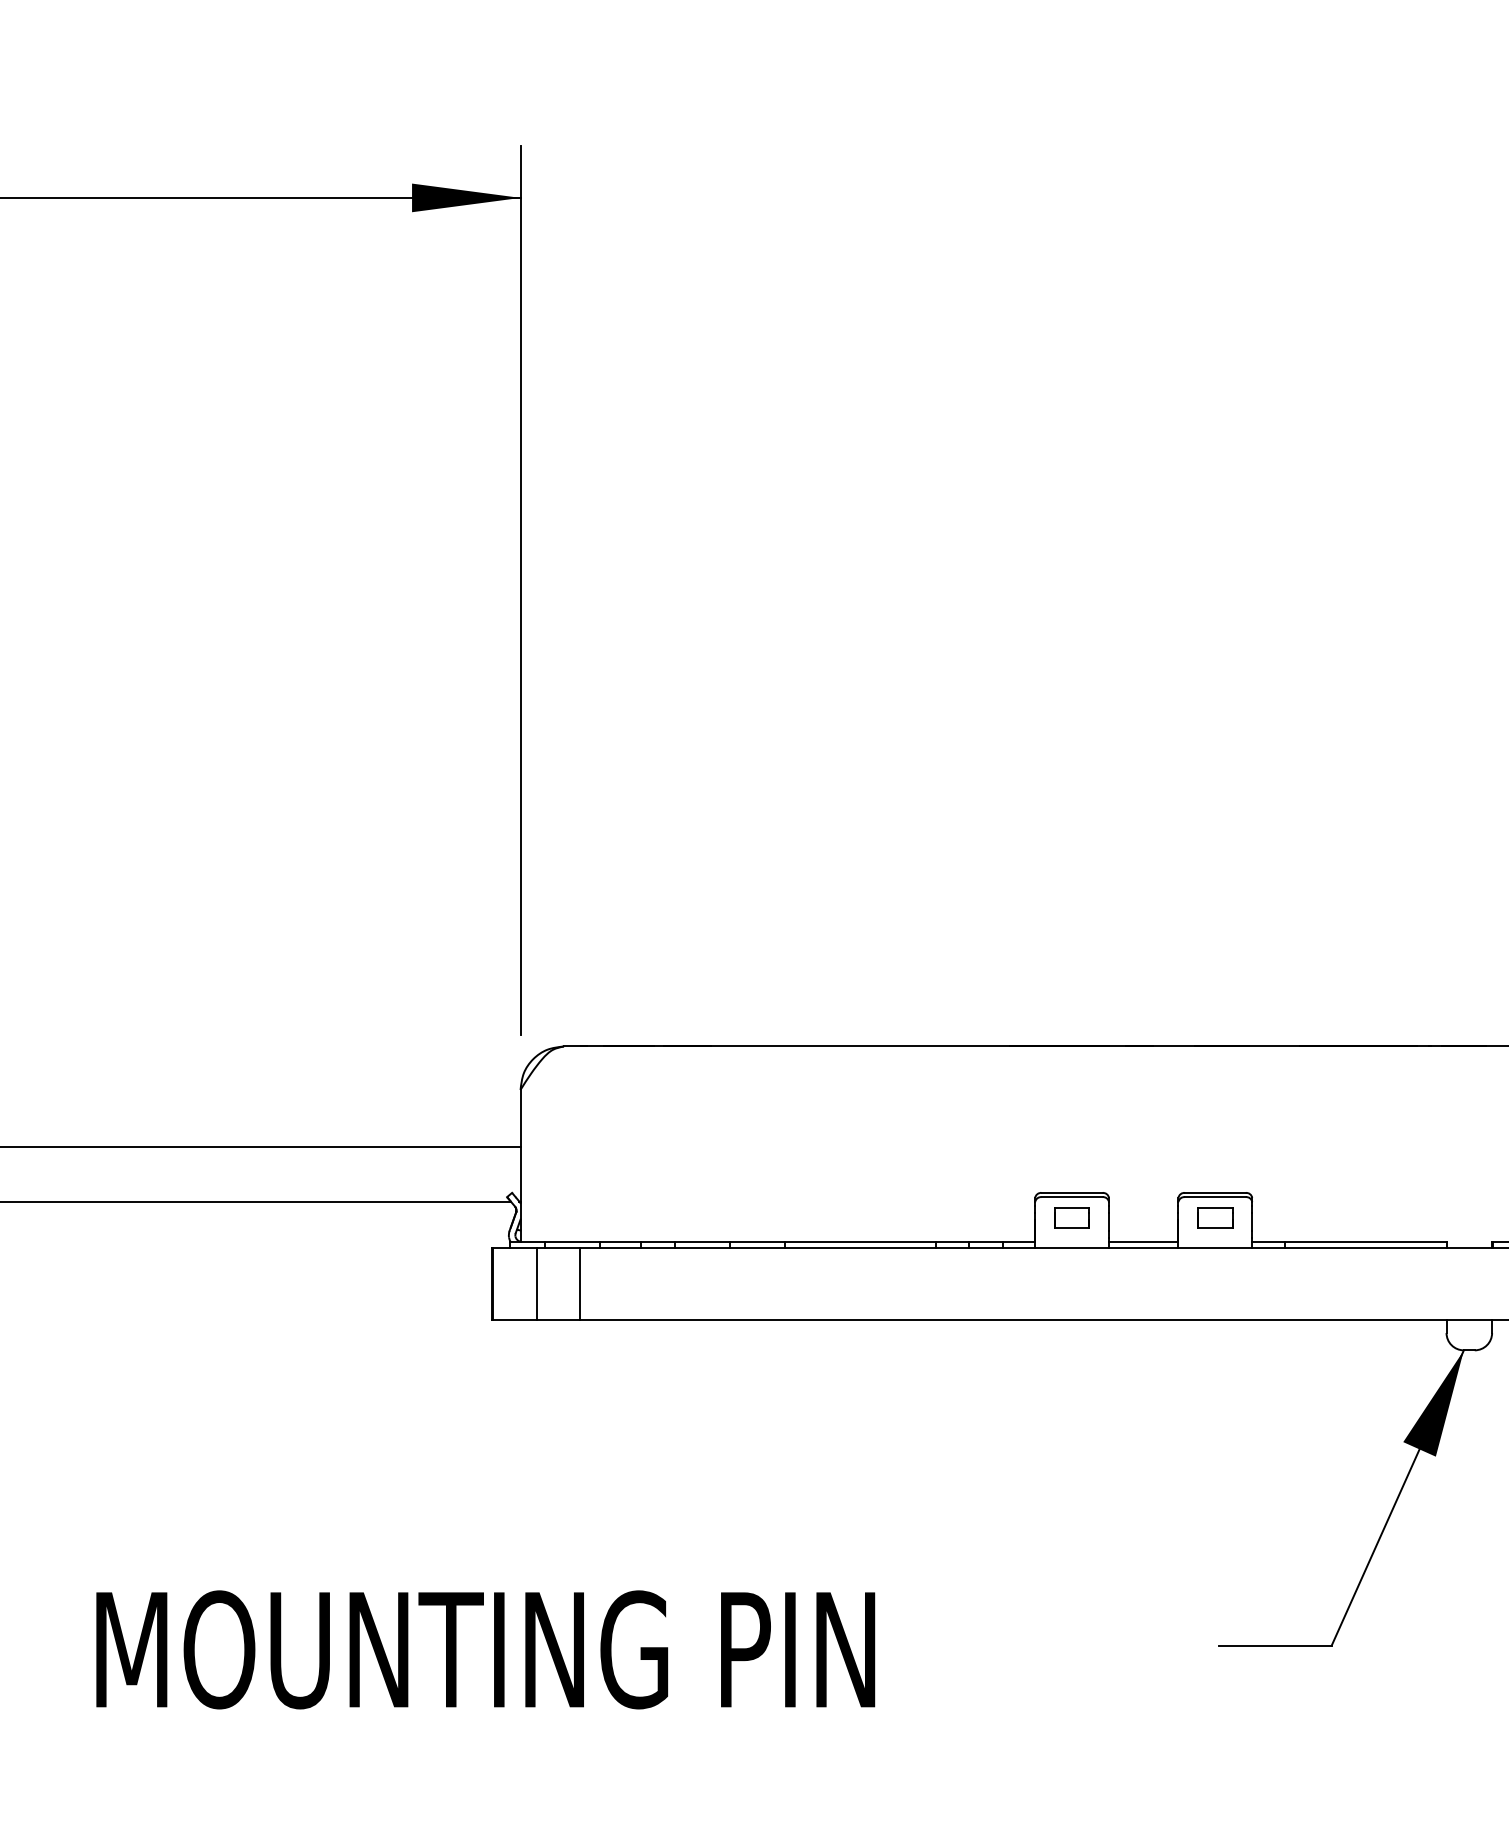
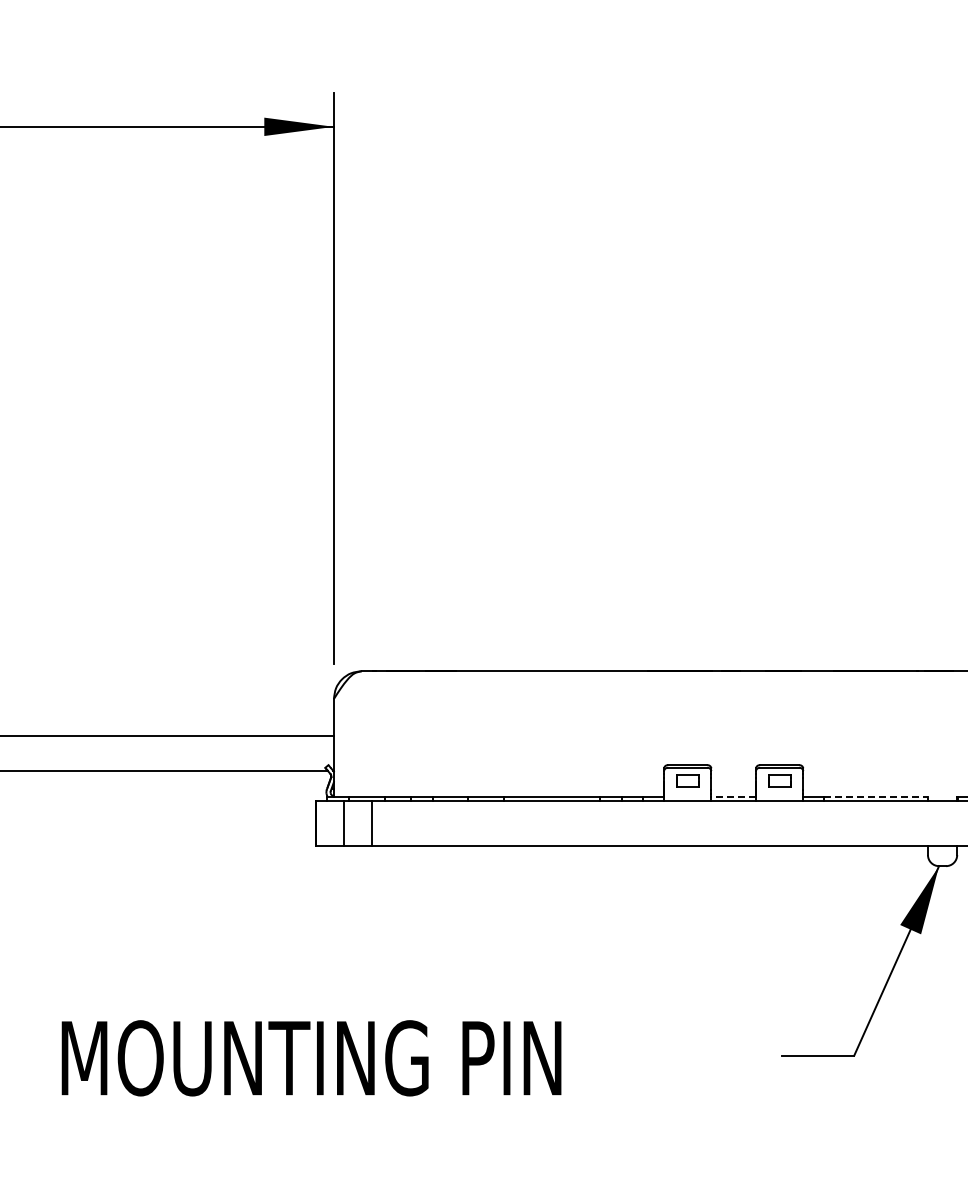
line: (1143, 1241) -> (733, 796), solid -> dashed
line: (1366, 1241) -> (876, 796), solid -> dashed

